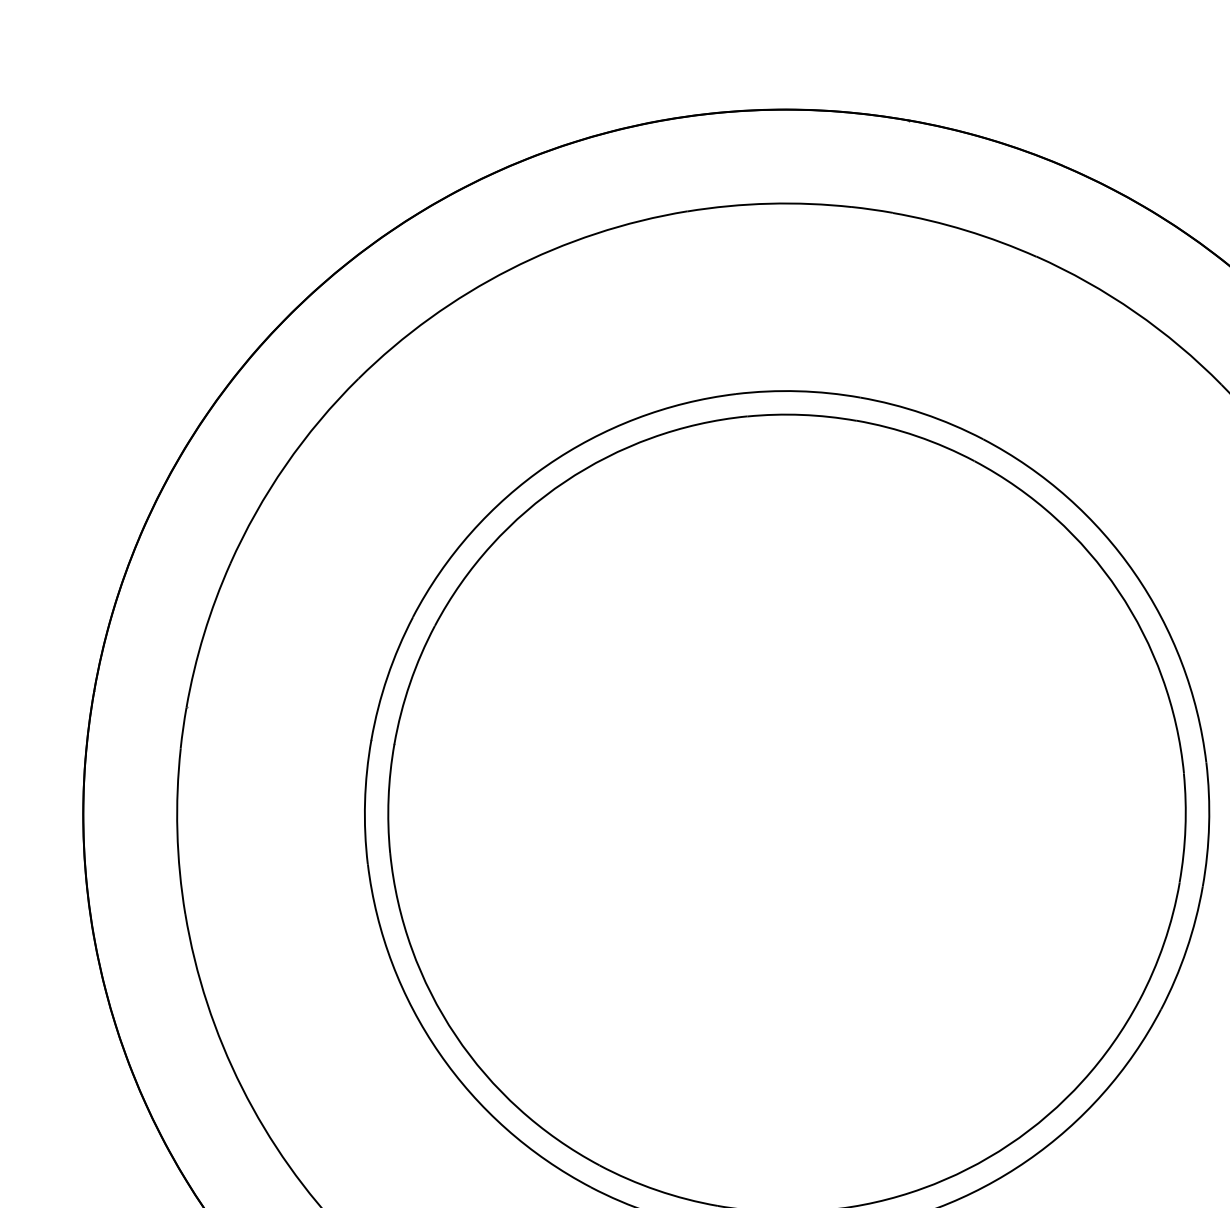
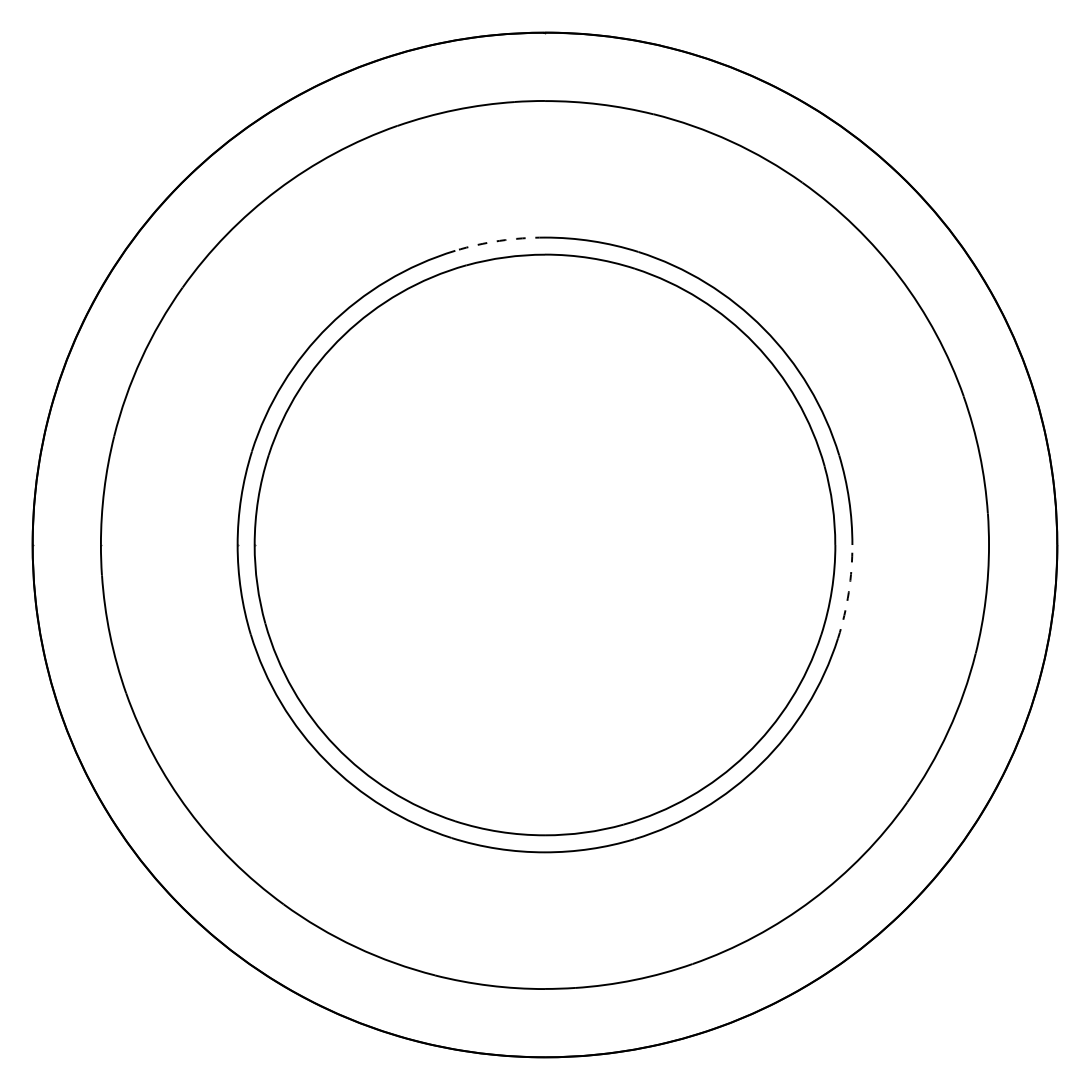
arc: (798, 390) -> (499, 240), solid -> dashed
arc: (1186, 949) -> (848, 592), solid -> dashed

